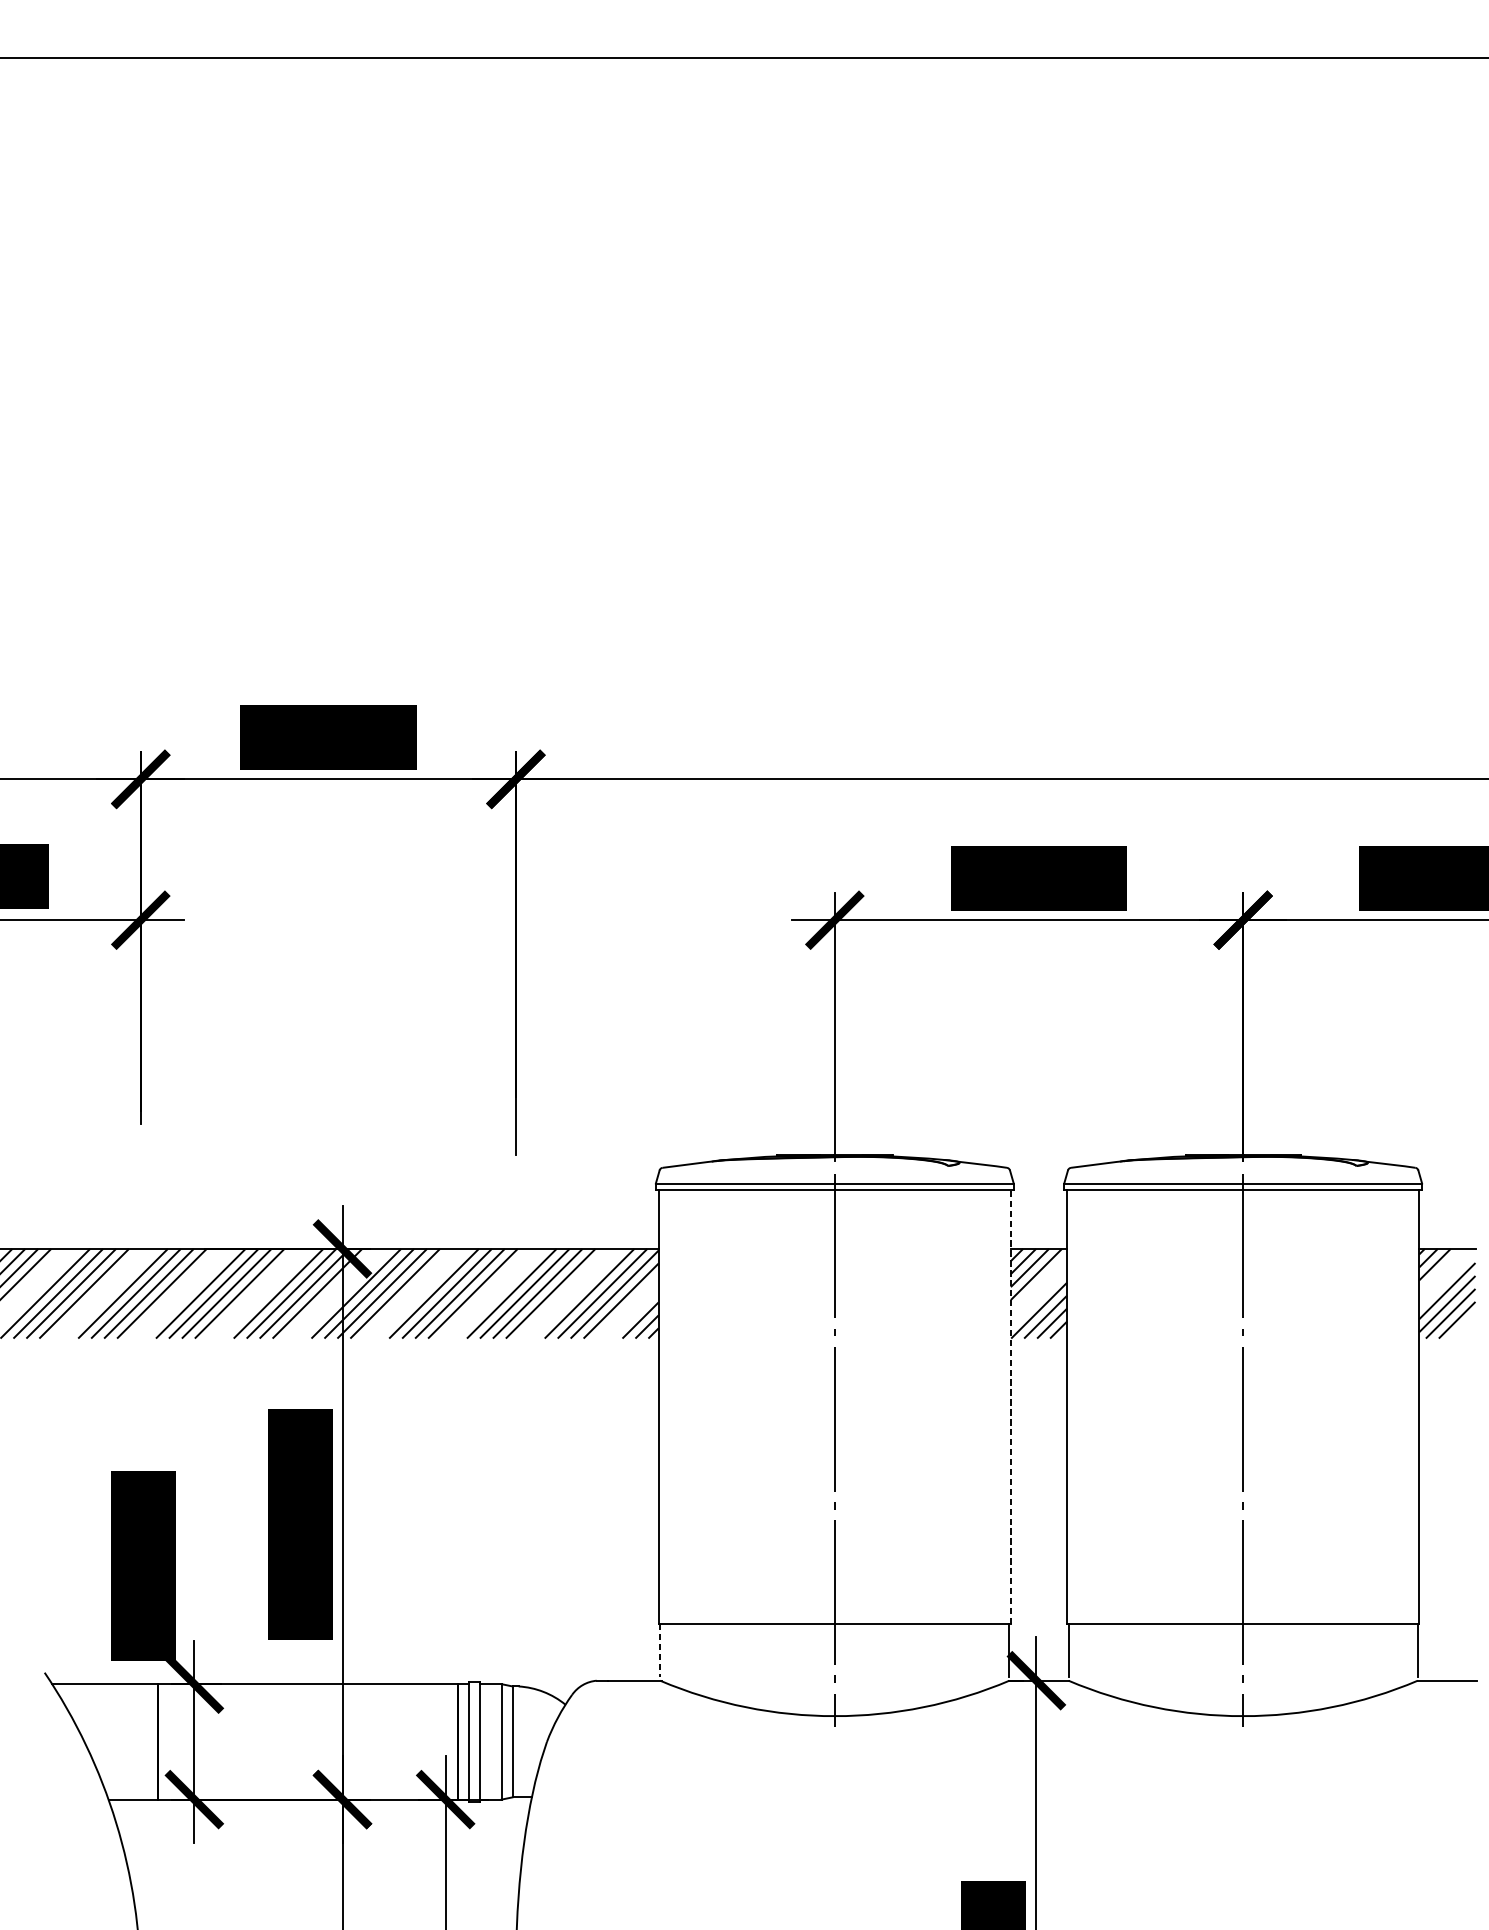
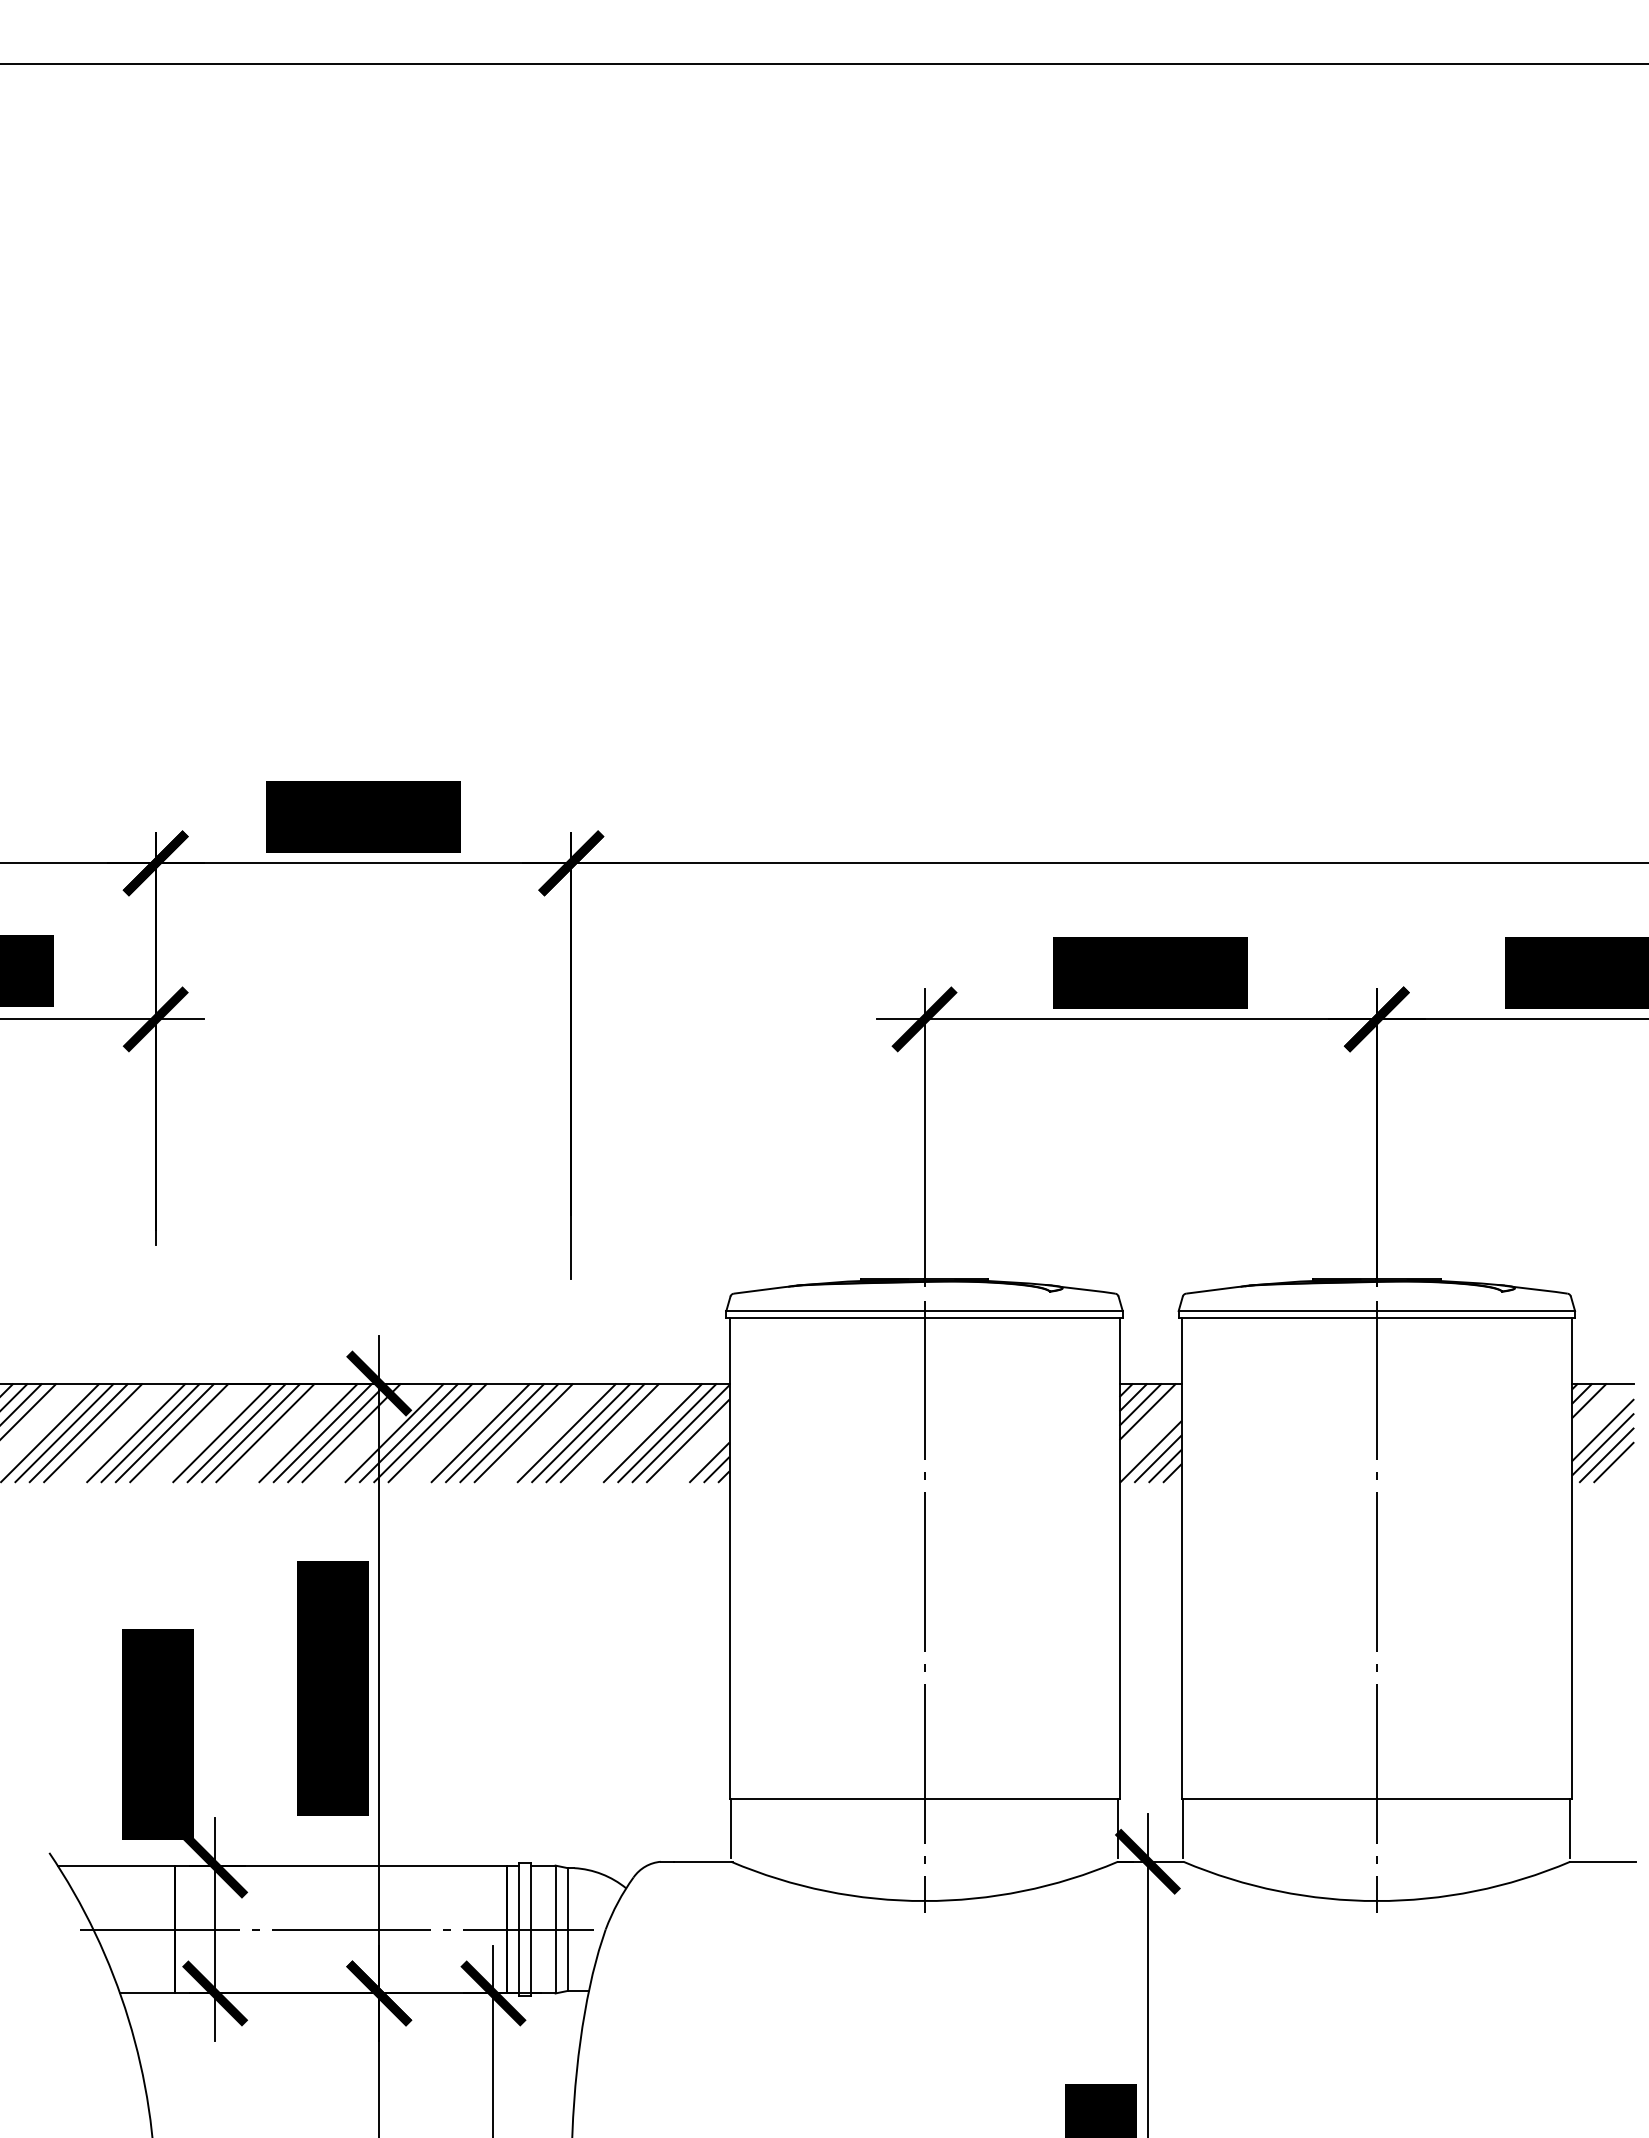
line: (1010, 1406) -> (1119, 1558), dashed -> solid
line: (660, 1651) -> (731, 1829), dashed -> solid
line: (303, 1741) -> (336, 1929), added

